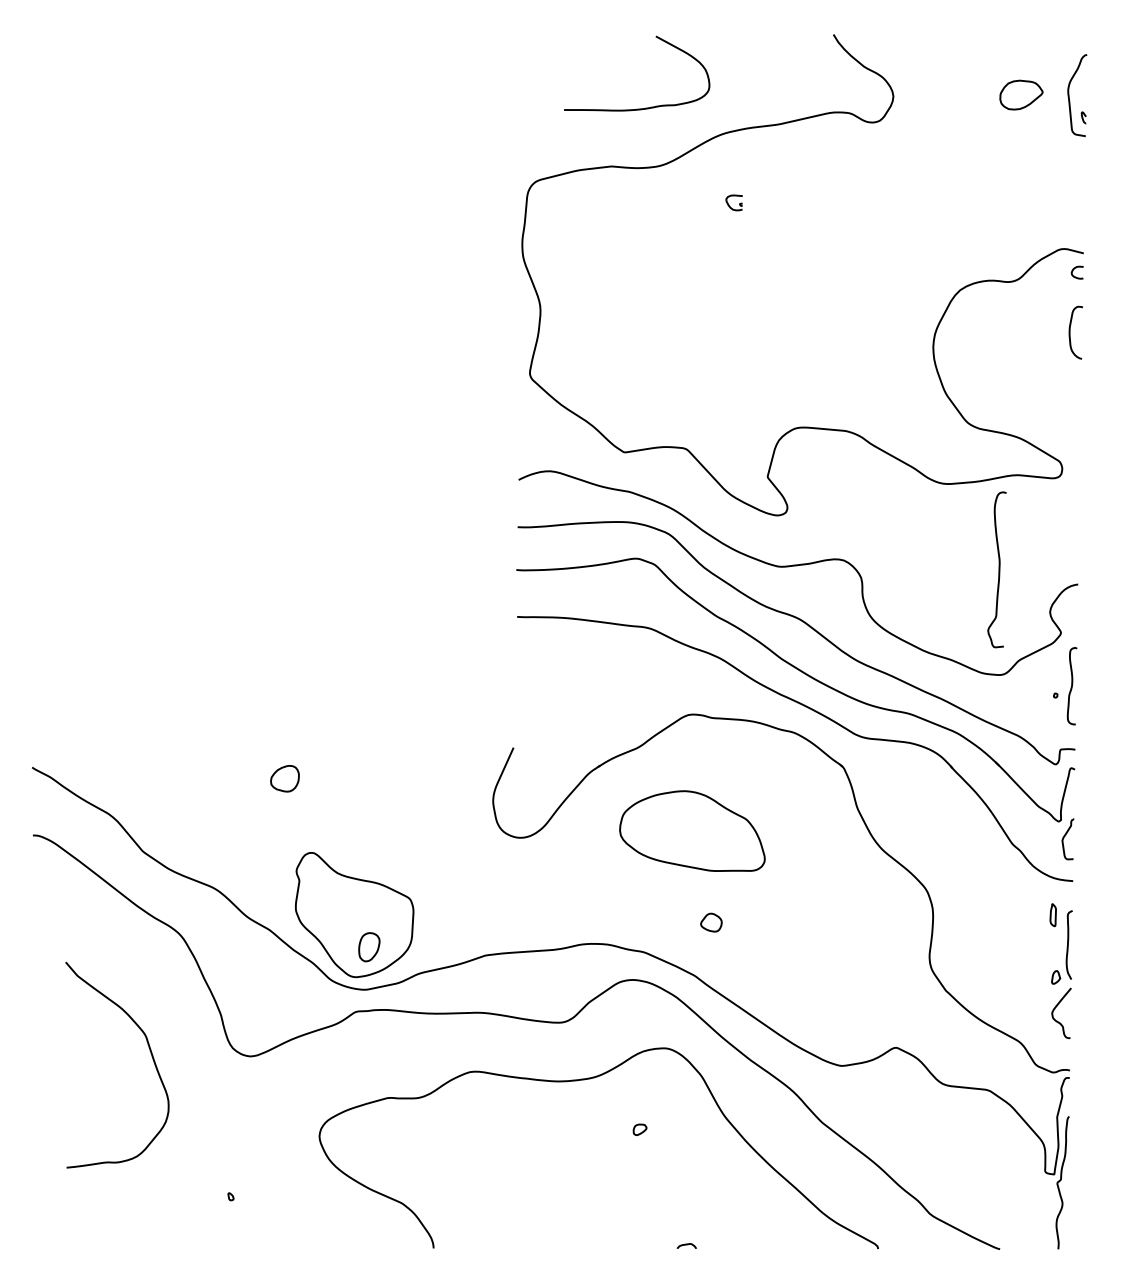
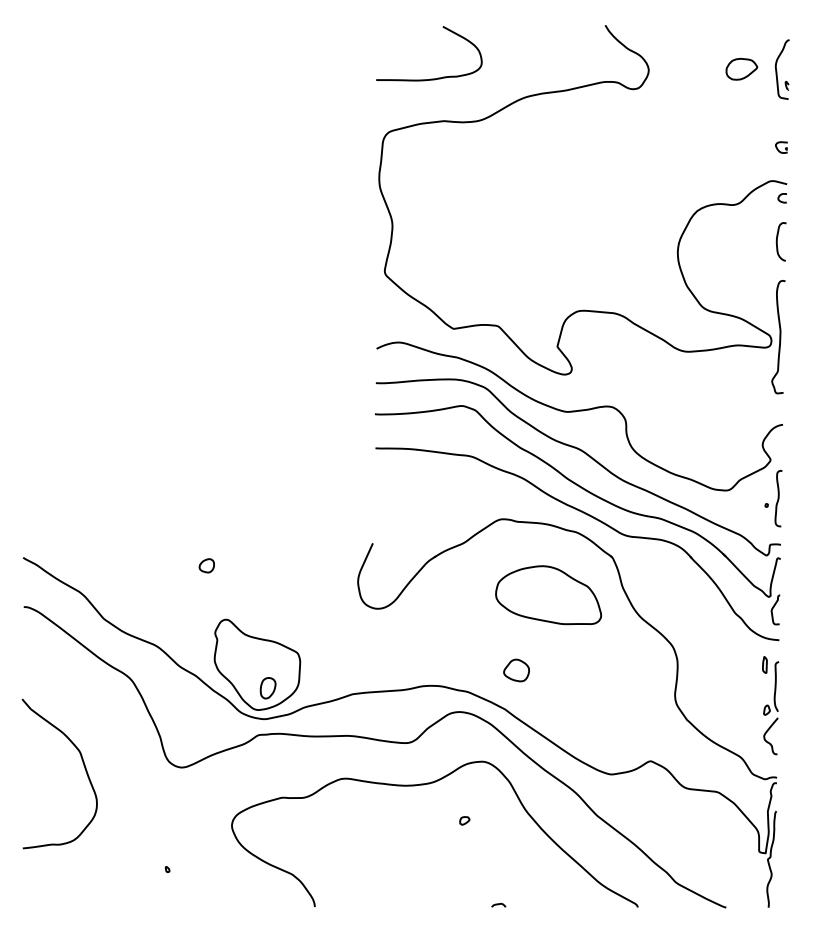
curve: (645, 107) -> (435, 78), moved
part: (733, 202) -> (781, 147), moved
curve: (998, 569) -> (779, 336), moved
part: (284, 778) -> (206, 565), size x0.71
part: (692, 830) -> (548, 594), moved
part: (711, 922) -> (516, 670), size x1.67
curve: (150, 1053) -> (83, 765), moved

